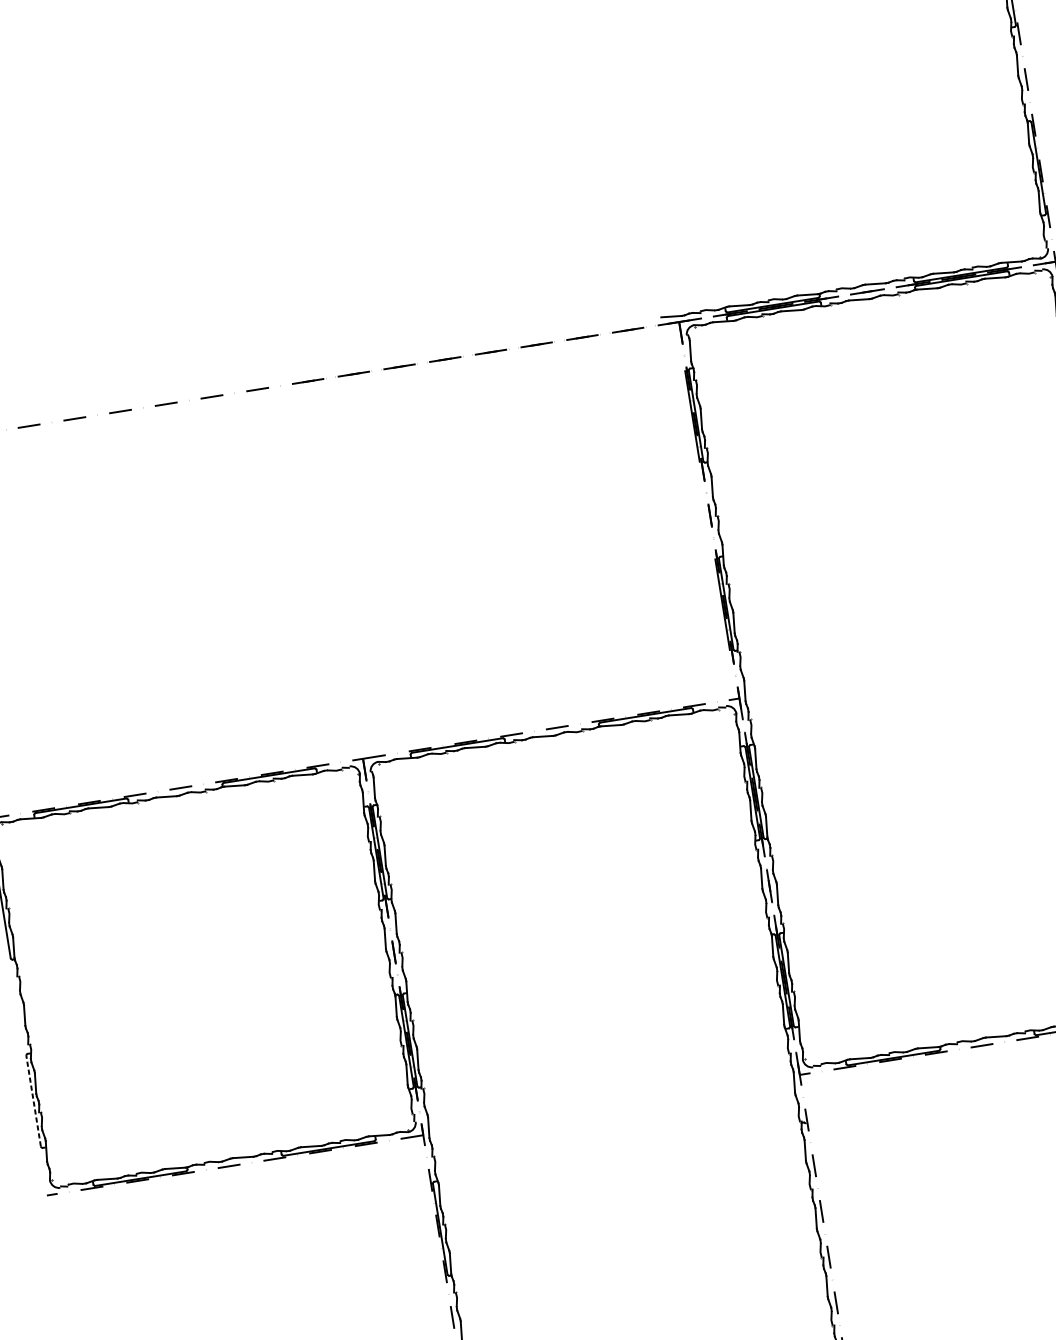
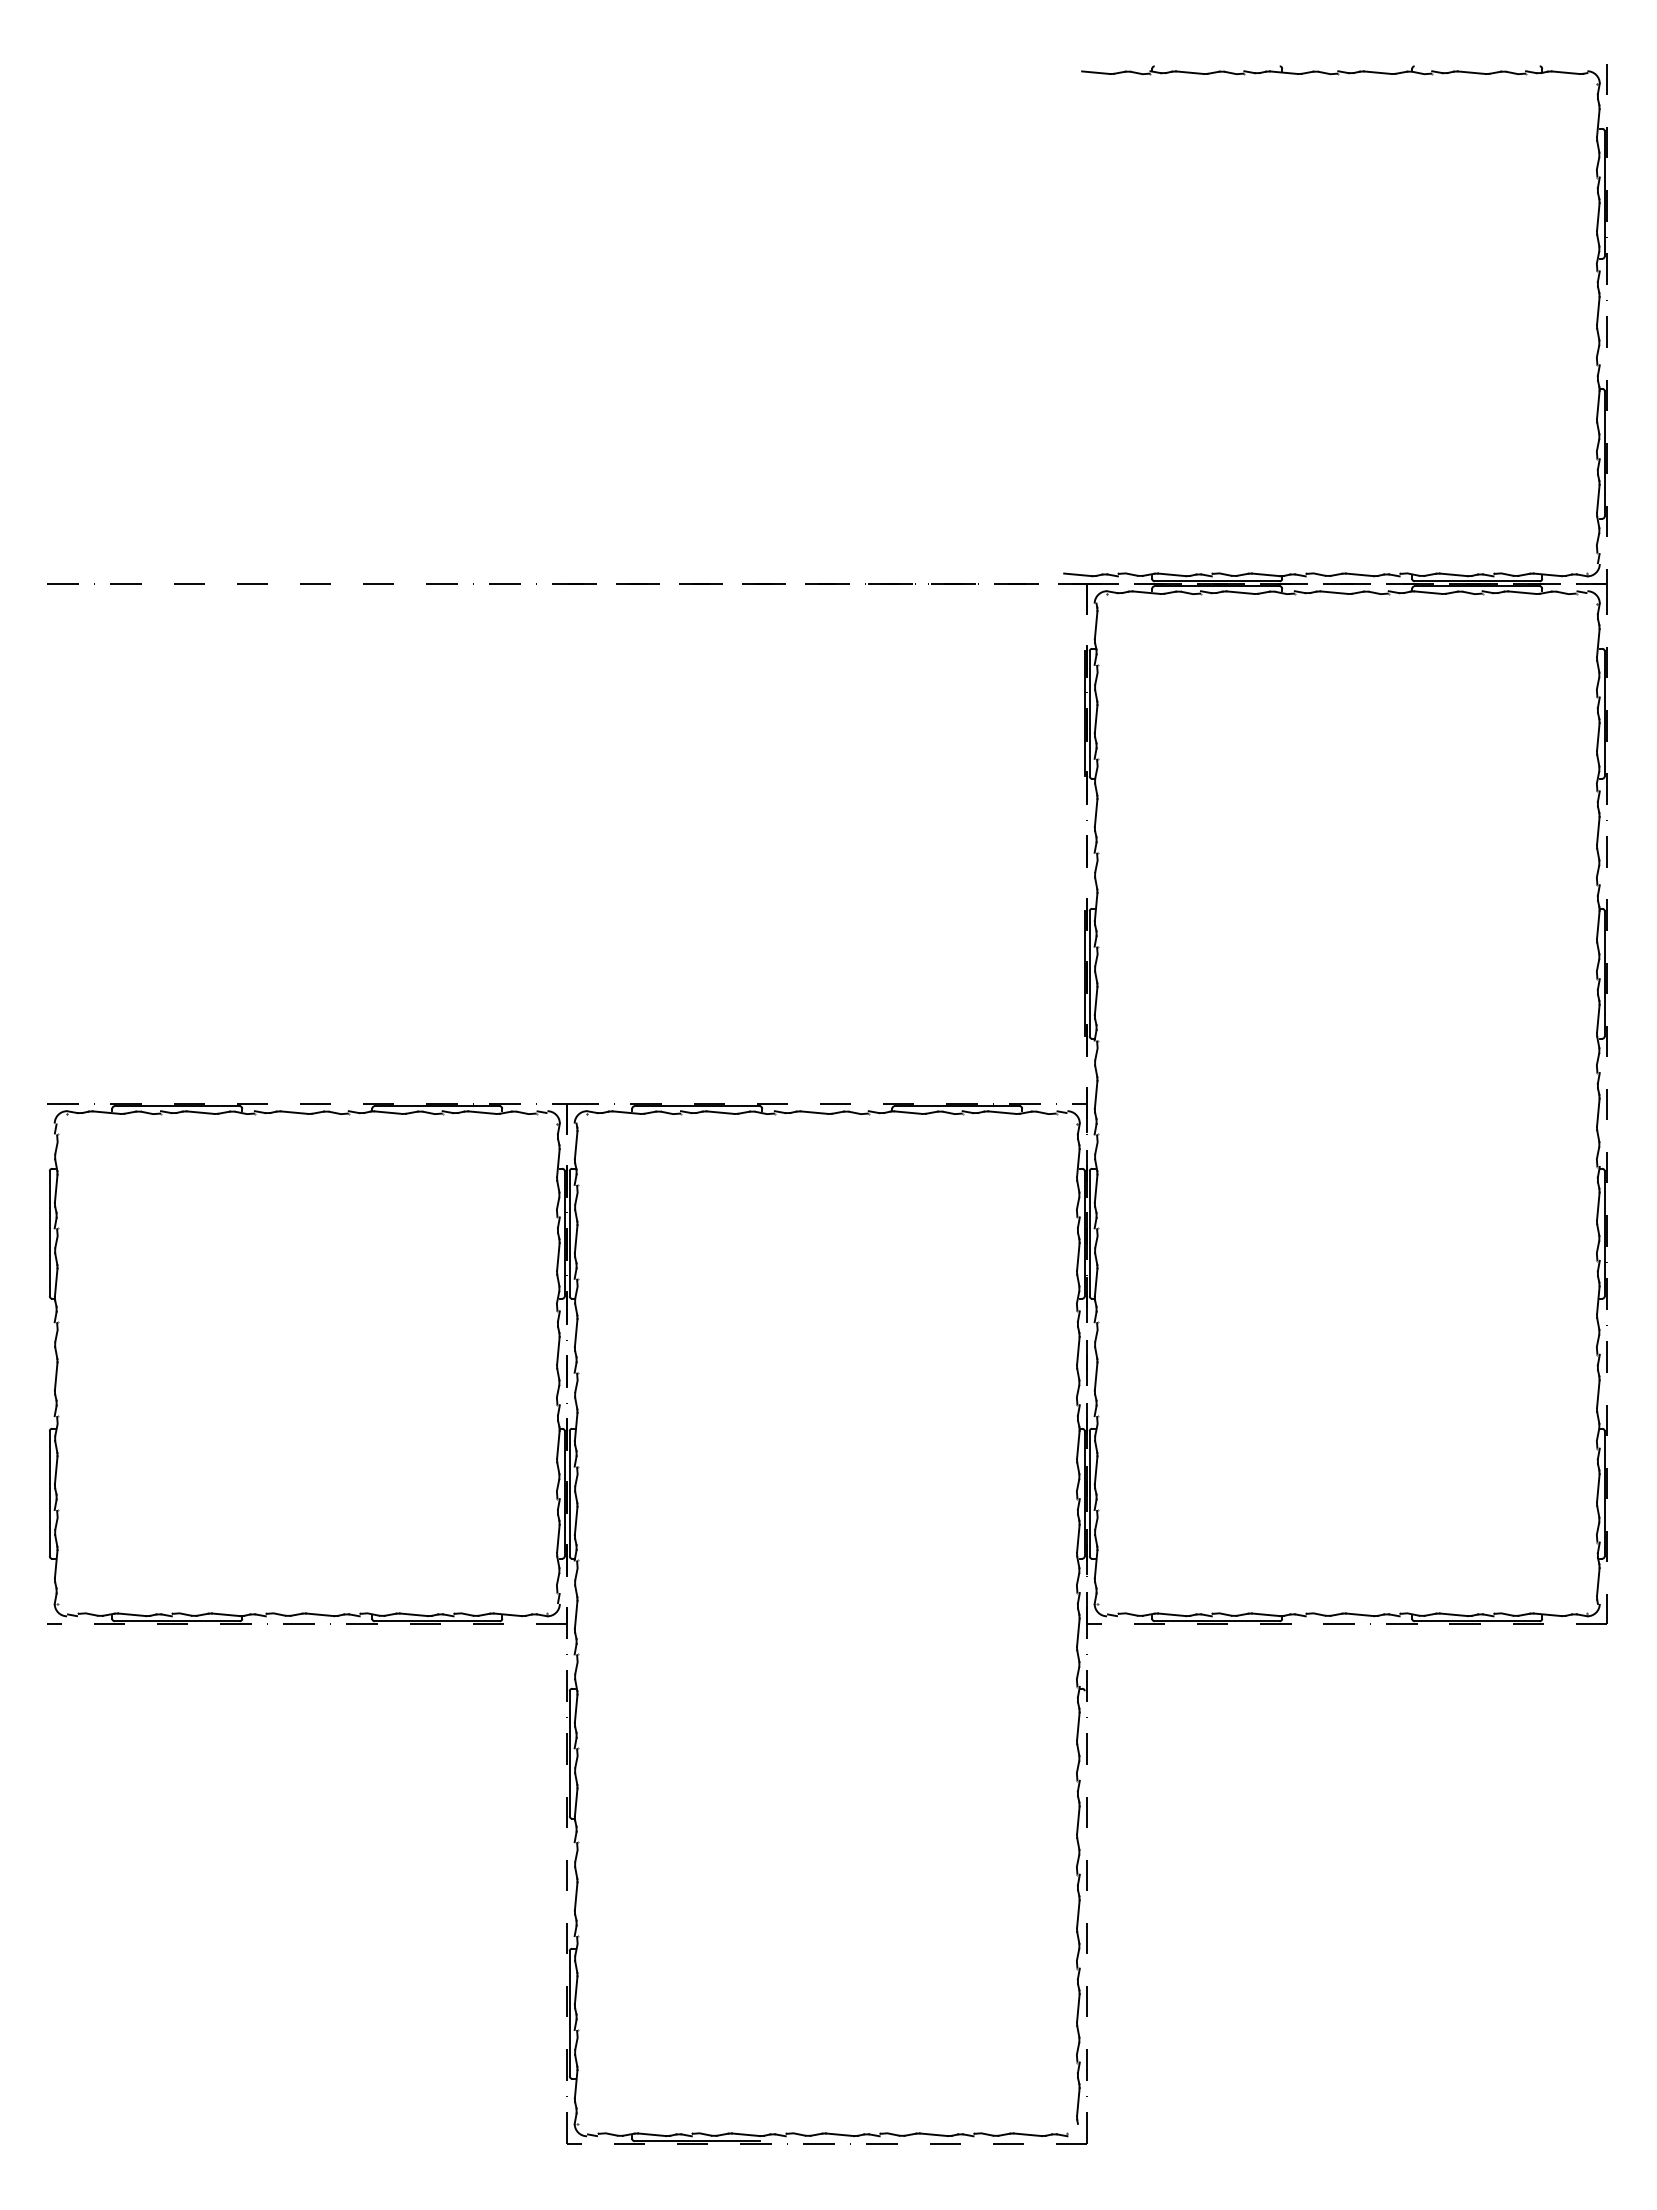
line: (33, 1100) -> (49, 1493), dashed -> solid

